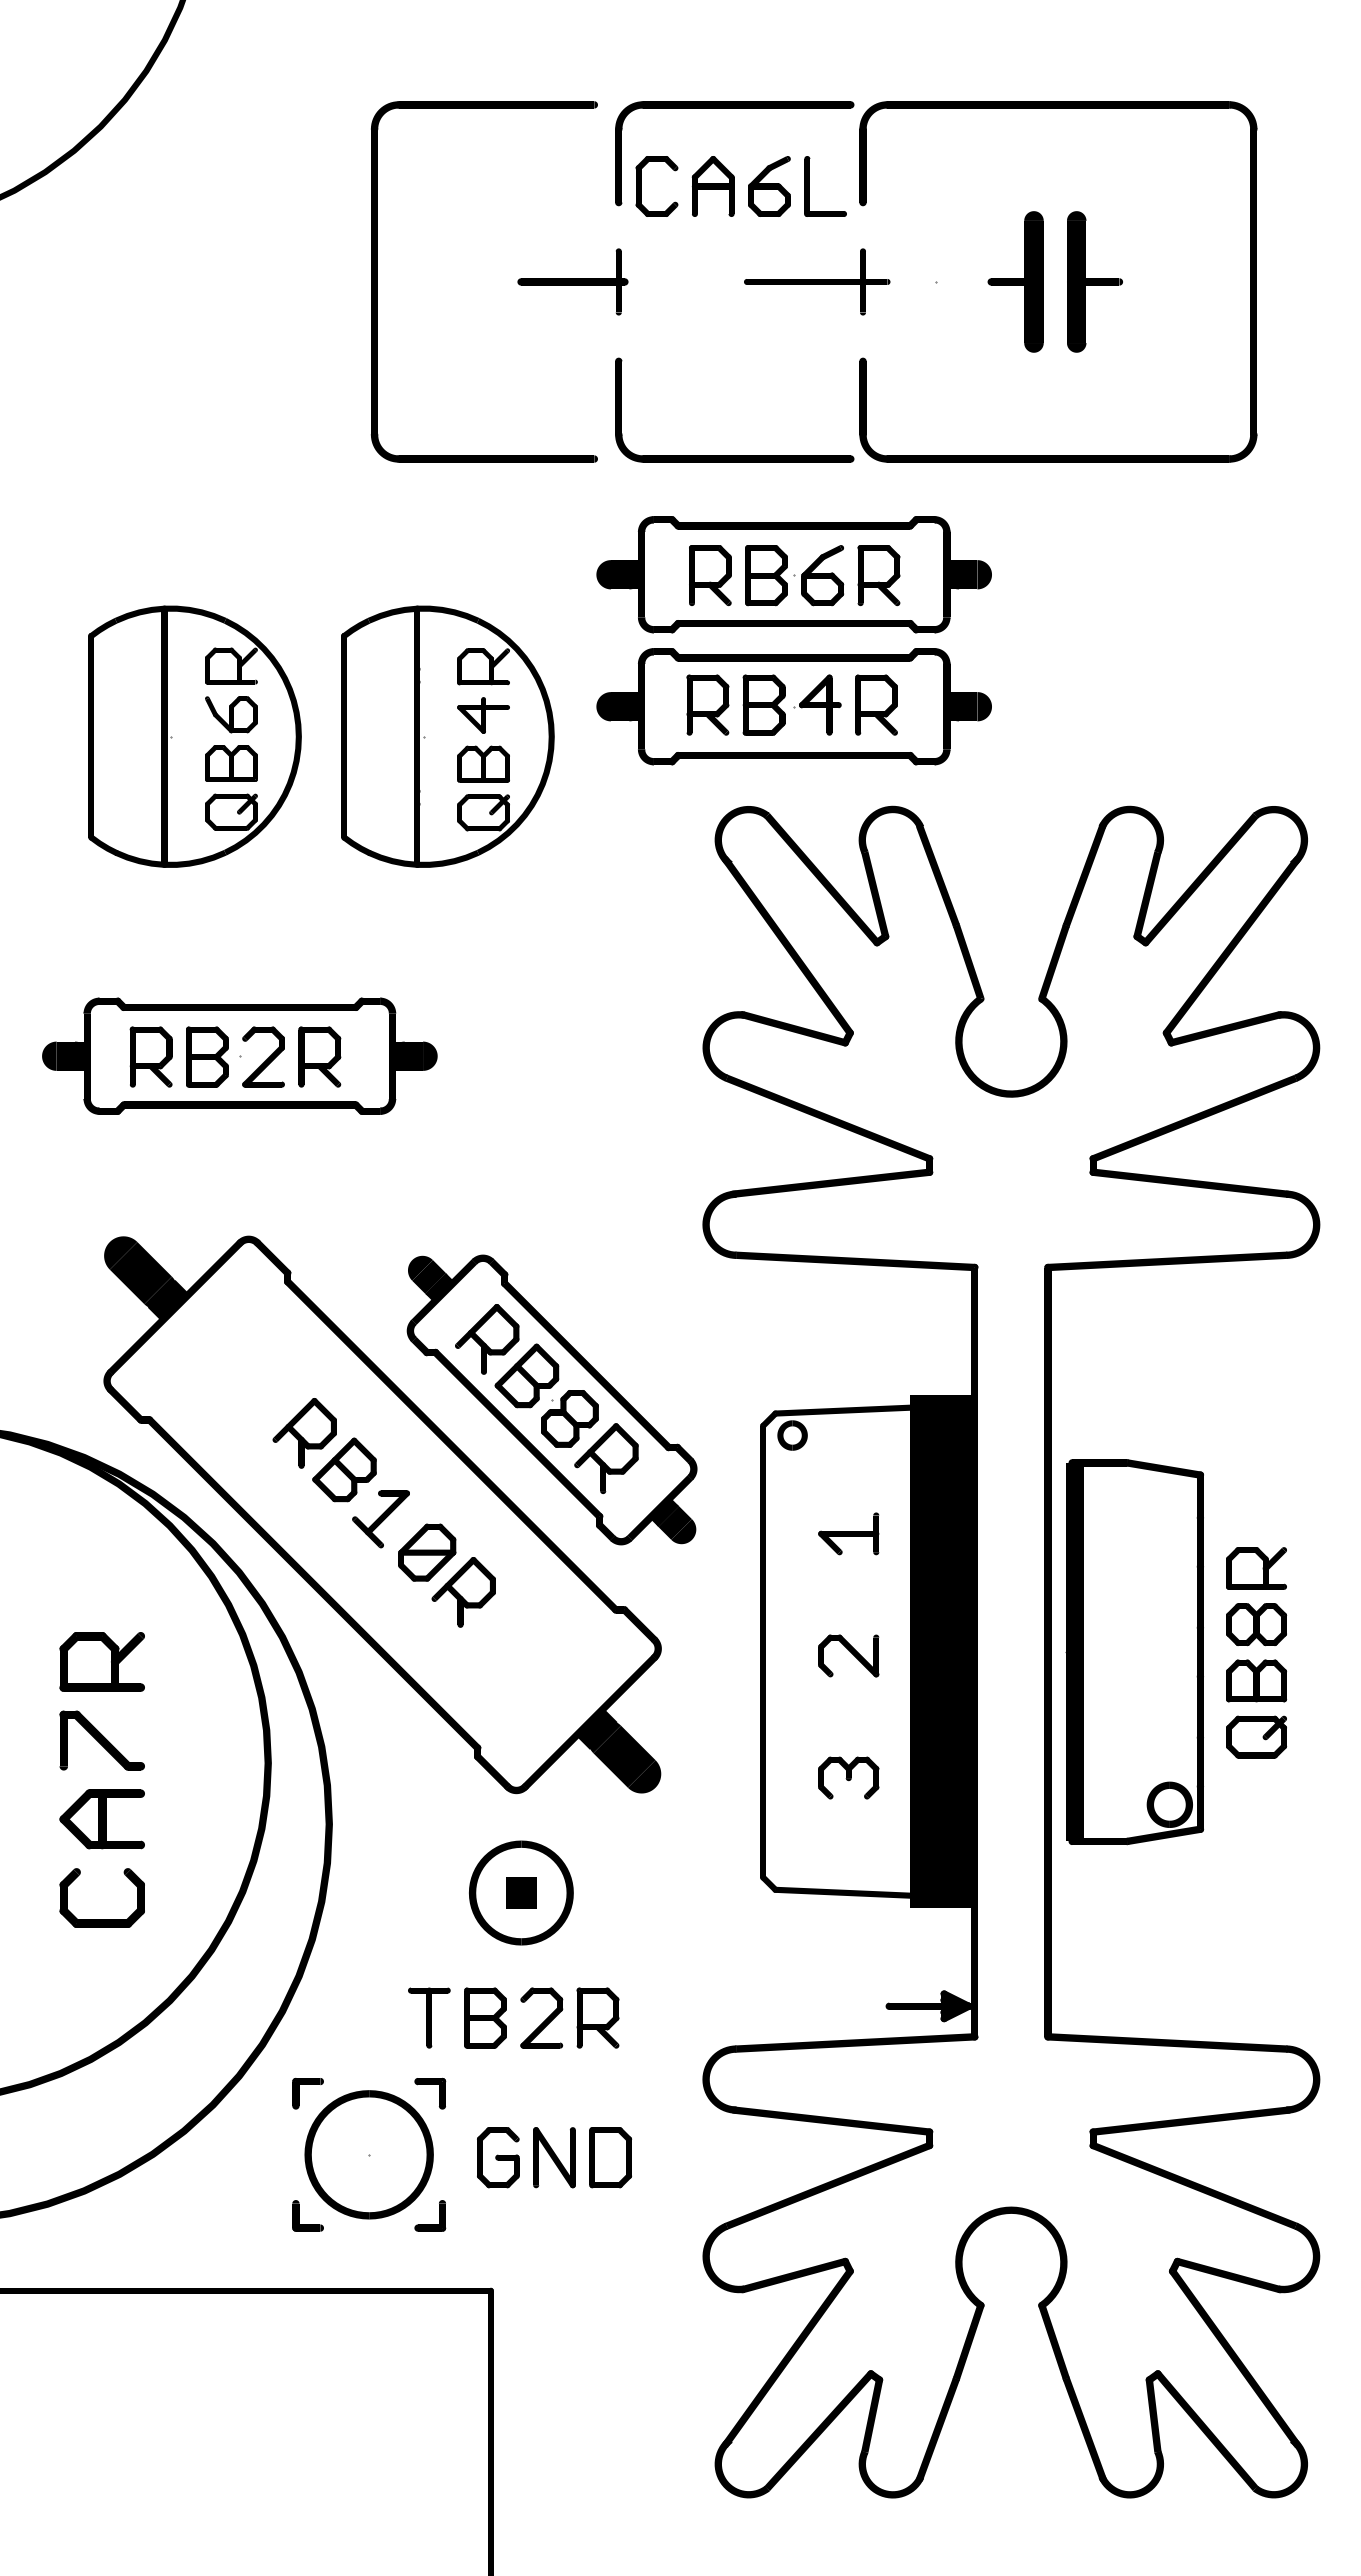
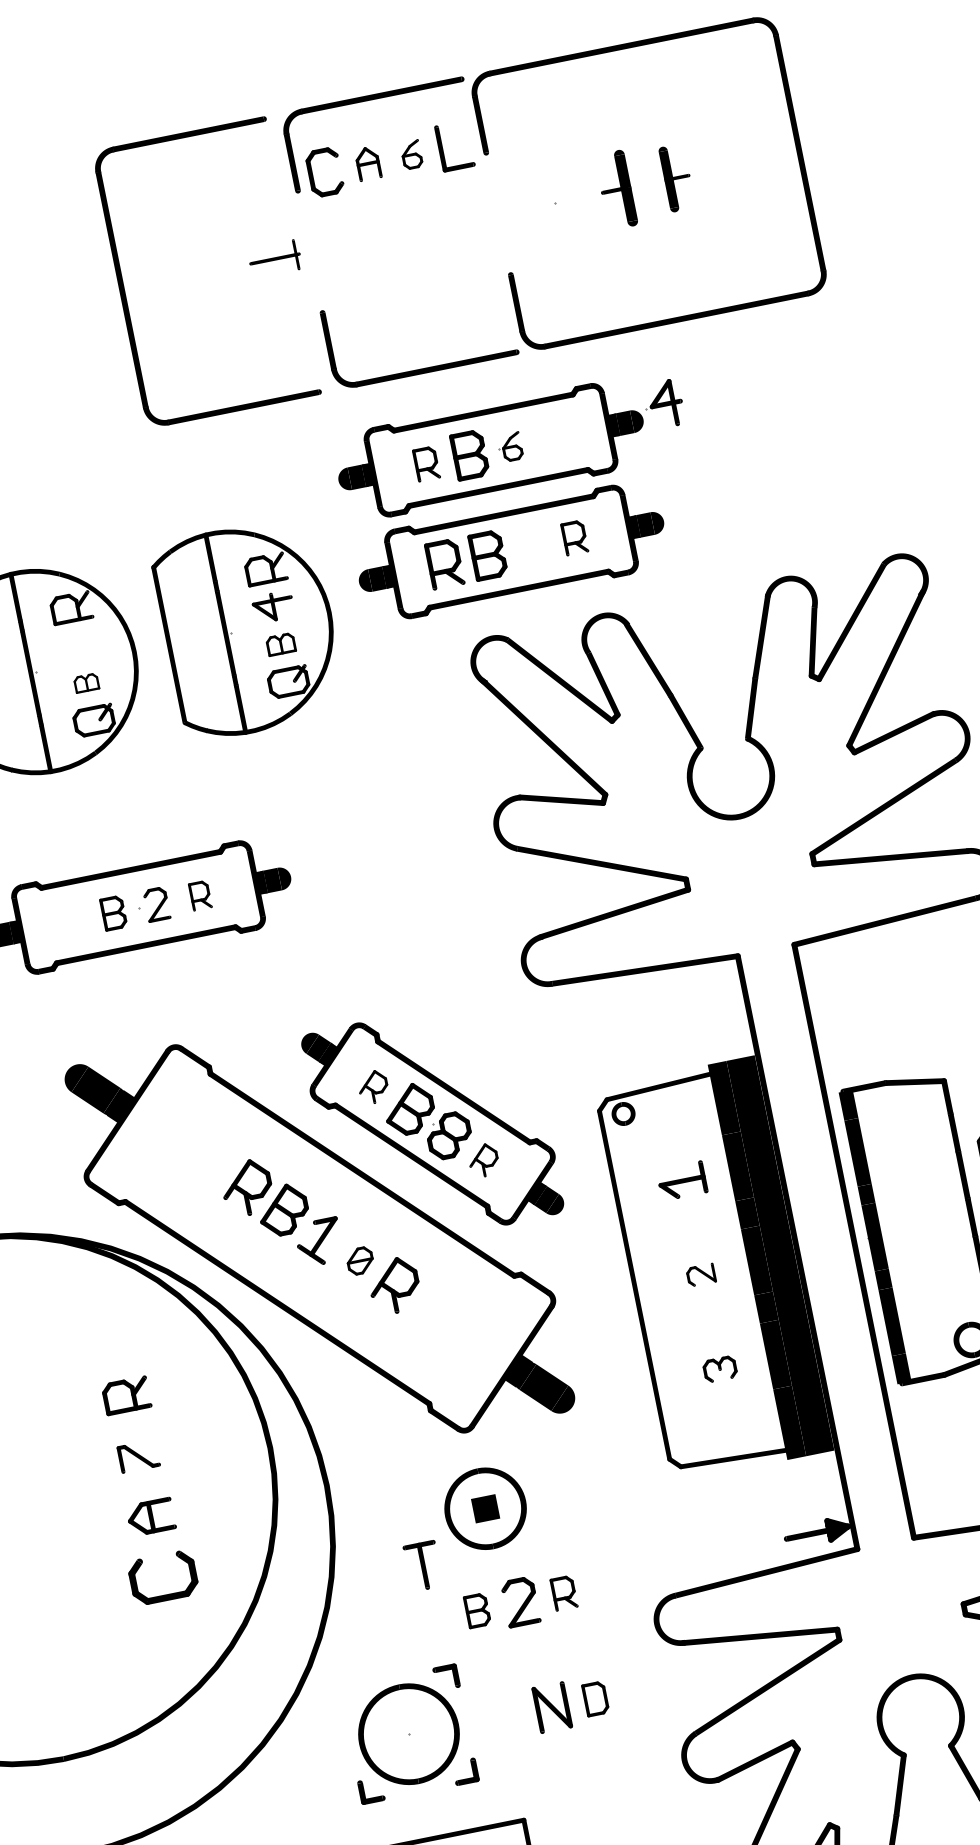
part: (712, 186) -> (367, 163), size x0.7
part: (769, 186) -> (411, 154), size x0.6
part: (572, 281) -> (274, 258), size x0.6
part: (817, 281) -> (463, 220), removed
part: (1015, 281) -> (616, 189), size x0.7
part: (1094, 281) -> (676, 177), size x0.6
part: (710, 575) -> (426, 463), size x0.7
part: (818, 575) -> (509, 447), size x0.6
part: (878, 575) -> (556, 437), removed
part: (817, 704) -> (664, 403), moved
part: (876, 704) -> (574, 537), size x0.7
part: (231, 714) -> (79, 645), removed
part: (231, 763) -> (86, 683), size x0.6
part: (483, 763) -> (280, 644), size x0.7
part: (150, 1056) -> (69, 921), removed
part: (207, 1056) -> (113, 912), size x0.7
part: (263, 1056) -> (156, 904), size x0.7
part: (319, 1056) -> (200, 895), size x0.6
part: (487, 1339) -> (373, 1087), size x0.6
part: (606, 1458) -> (483, 1160), size x0.6
part: (427, 1552) -> (360, 1260), size x0.6
part: (848, 1655) -> (700, 1274), size x0.6
part: (101, 1661) -> (125, 1395), size x0.7
part: (101, 1740) -> (138, 1456), size x0.6
part: (848, 1777) -> (719, 1368), size x0.7
part: (101, 1819) -> (150, 1517), size x0.7
part: (429, 2017) -> (423, 1565), moved
part: (485, 2017) -> (477, 1610), size x0.7
part: (597, 2017) -> (563, 1592), size x0.7
part: (299, 2093) -> (345, 1697), removed
part: (498, 2157) -> (509, 1716), removed
part: (610, 2157) -> (595, 1698), size x0.7

